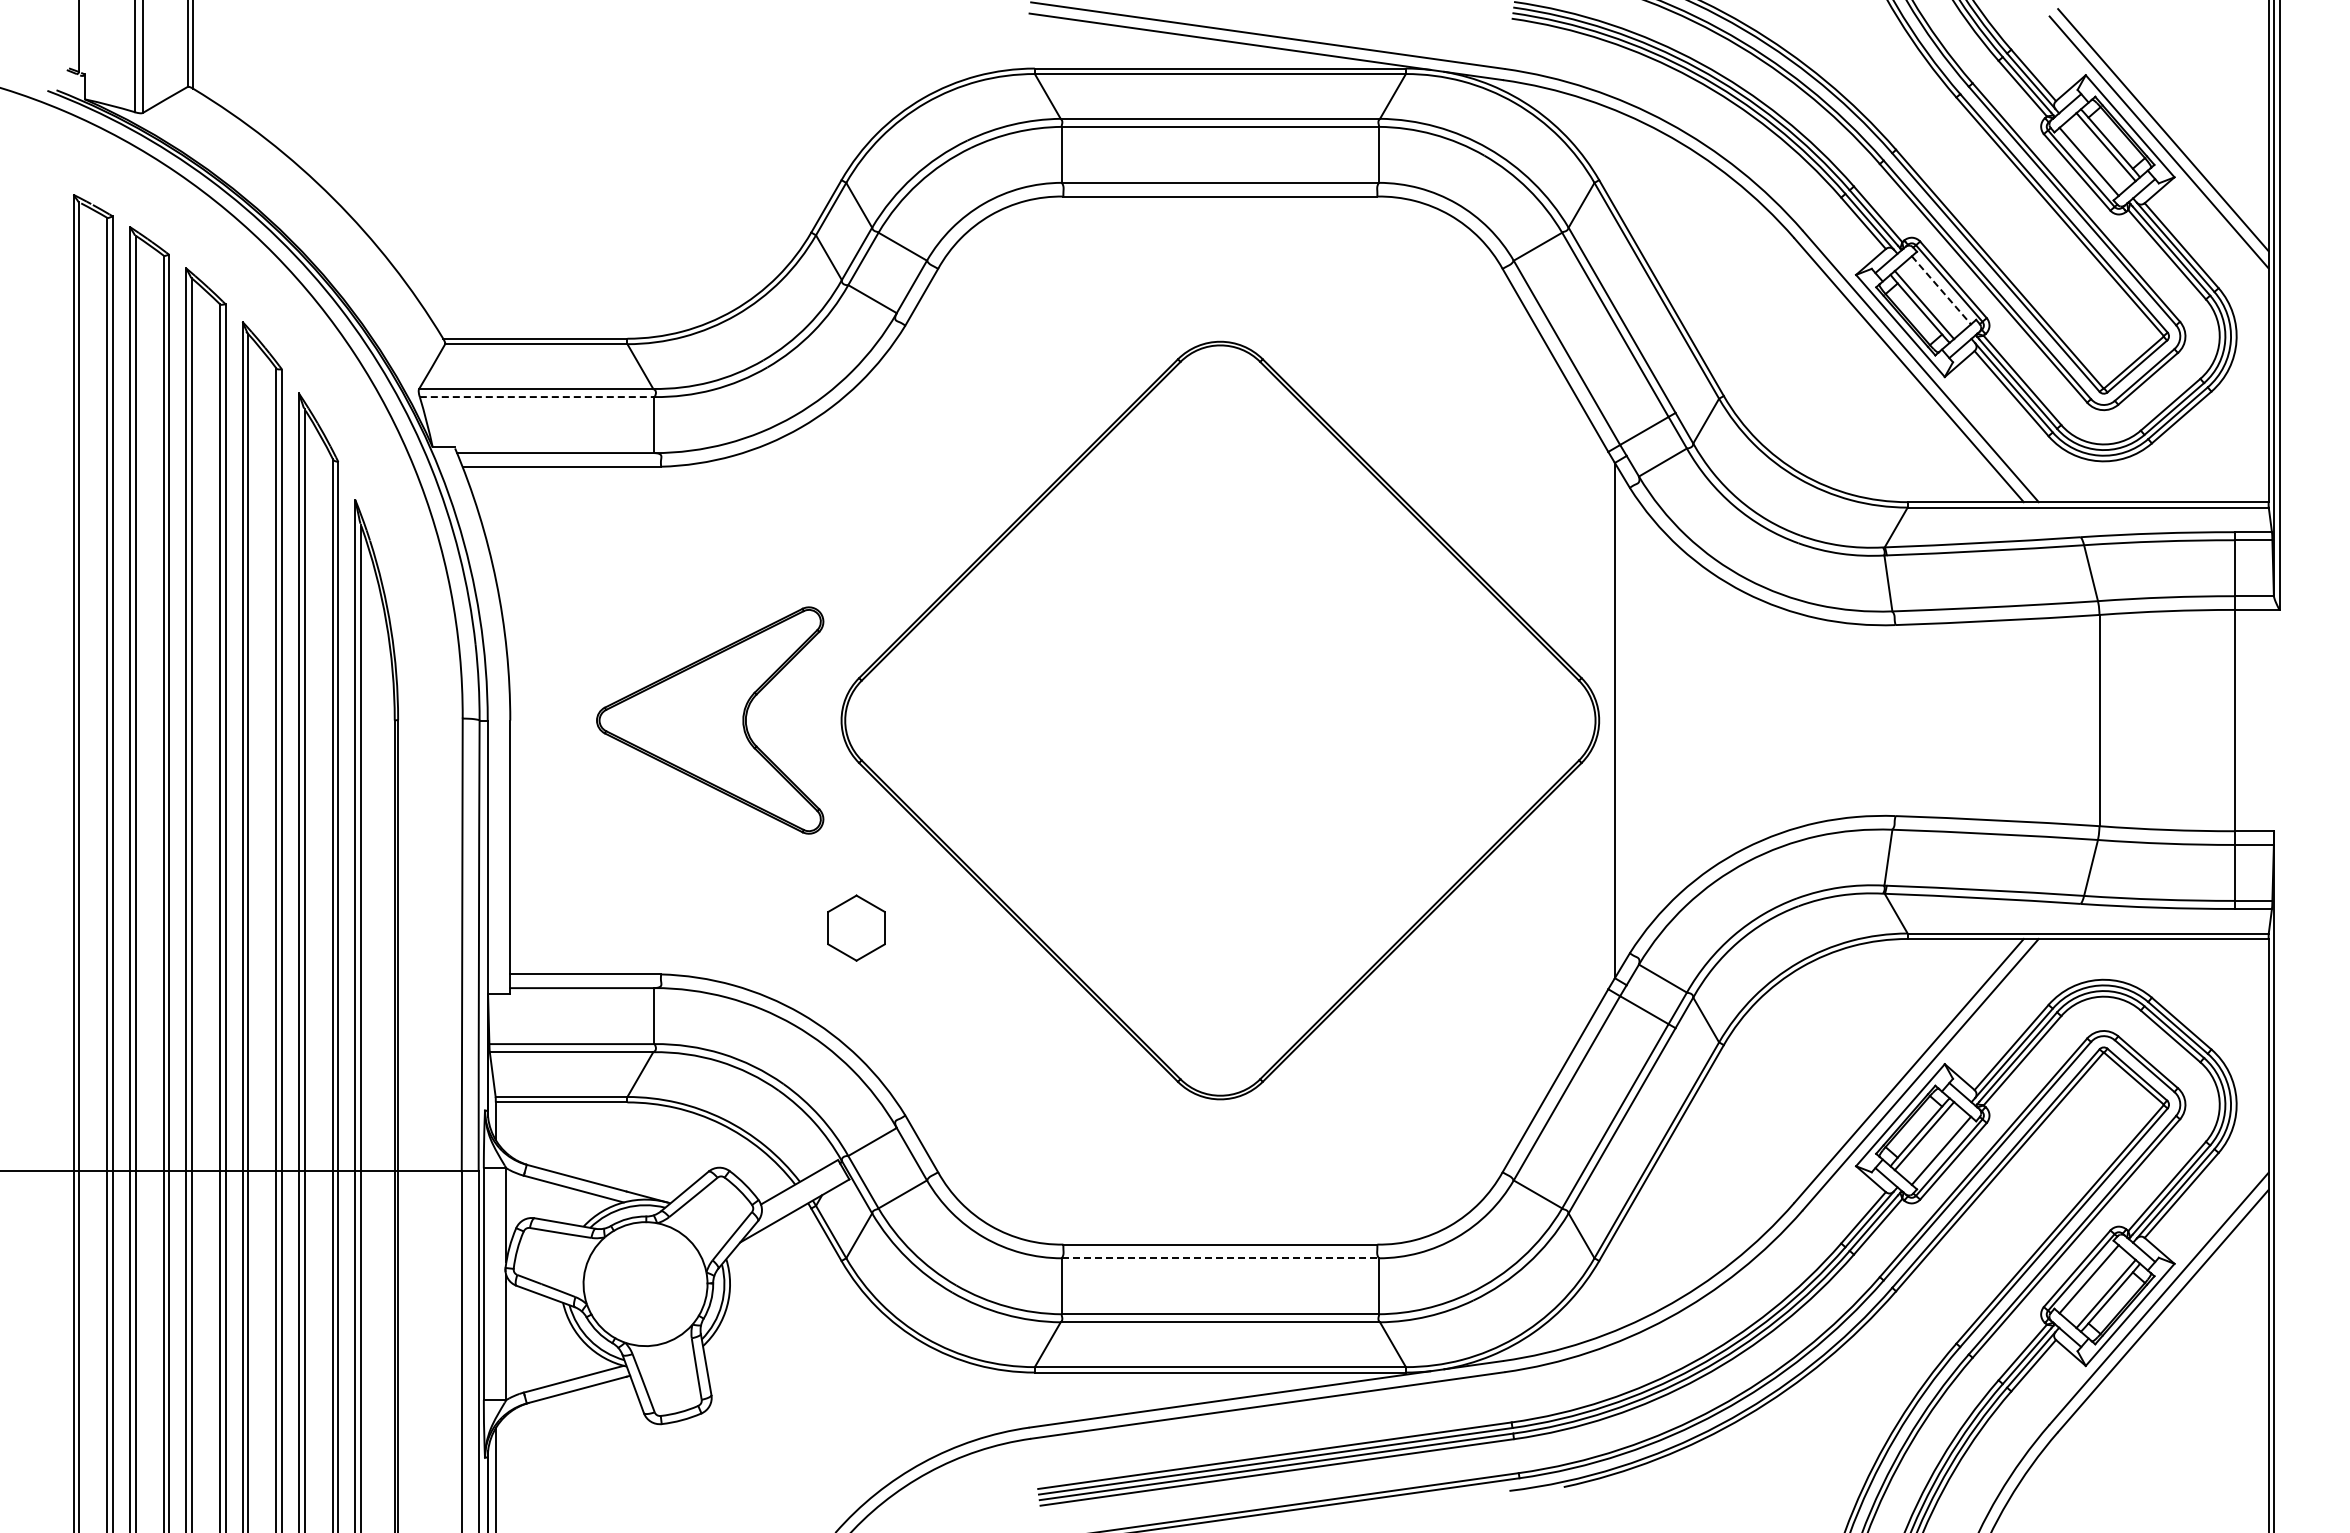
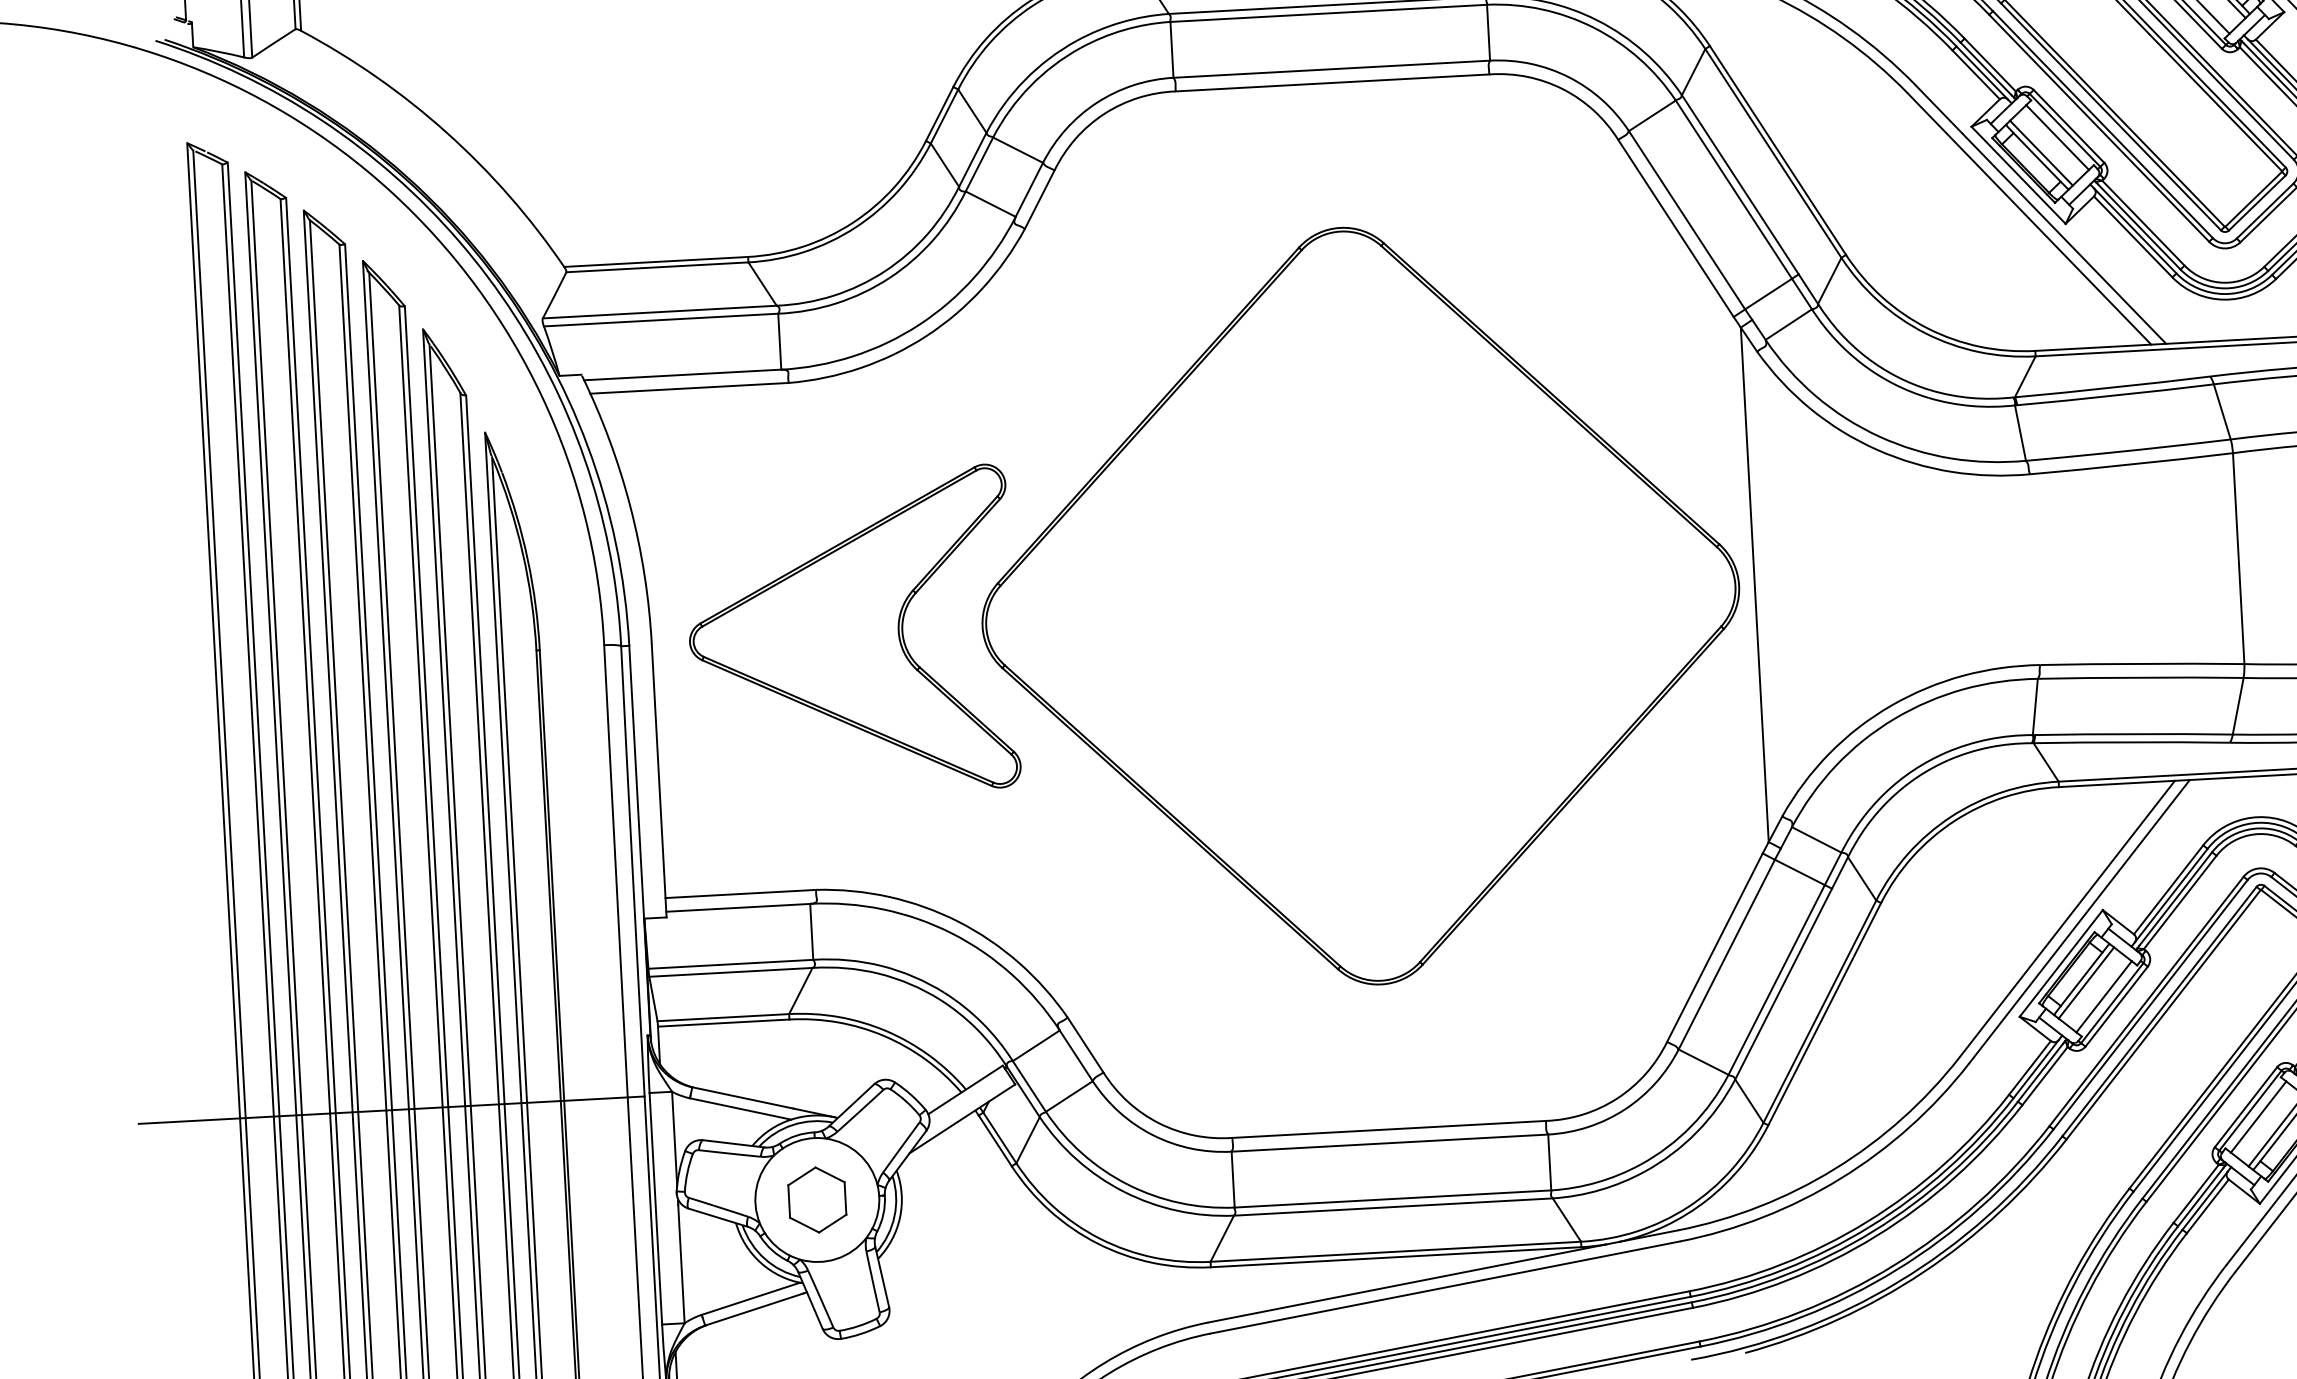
line: (1941, 290) -> (2057, 137), dashed -> solid
line: (537, 397) -> (661, 320), dashed -> solid
part: (709, 720) -> (850, 633), size x1.43
part: (856, 927) -> (817, 1199), moved
line: (1220, 1258) -> (1390, 1143), dashed -> solid

